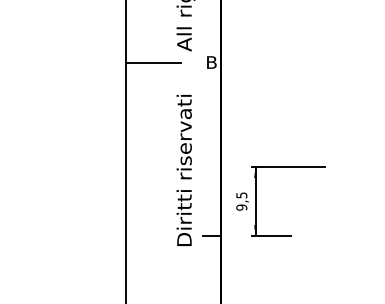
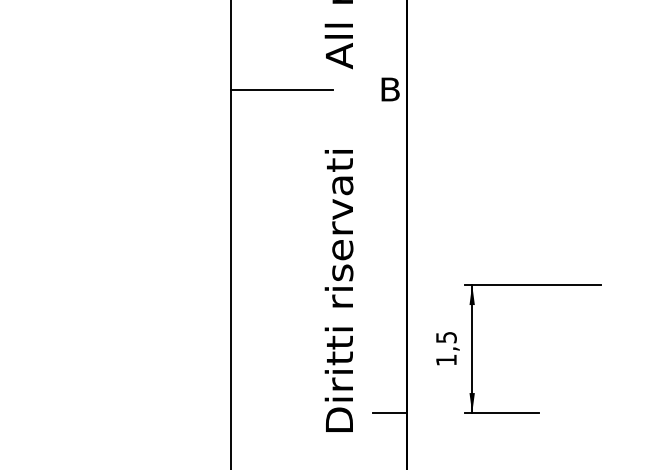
text: (241, 207) -> (445, 360), 9,5 -> 1,5

